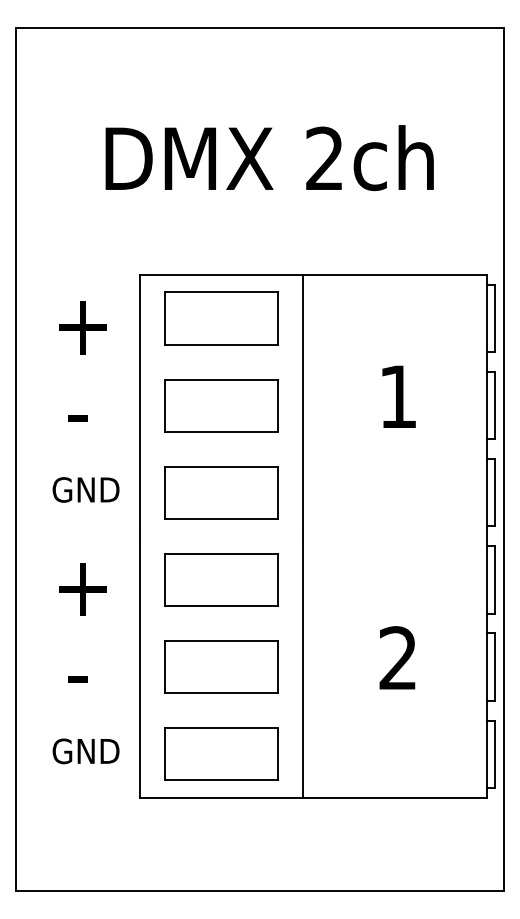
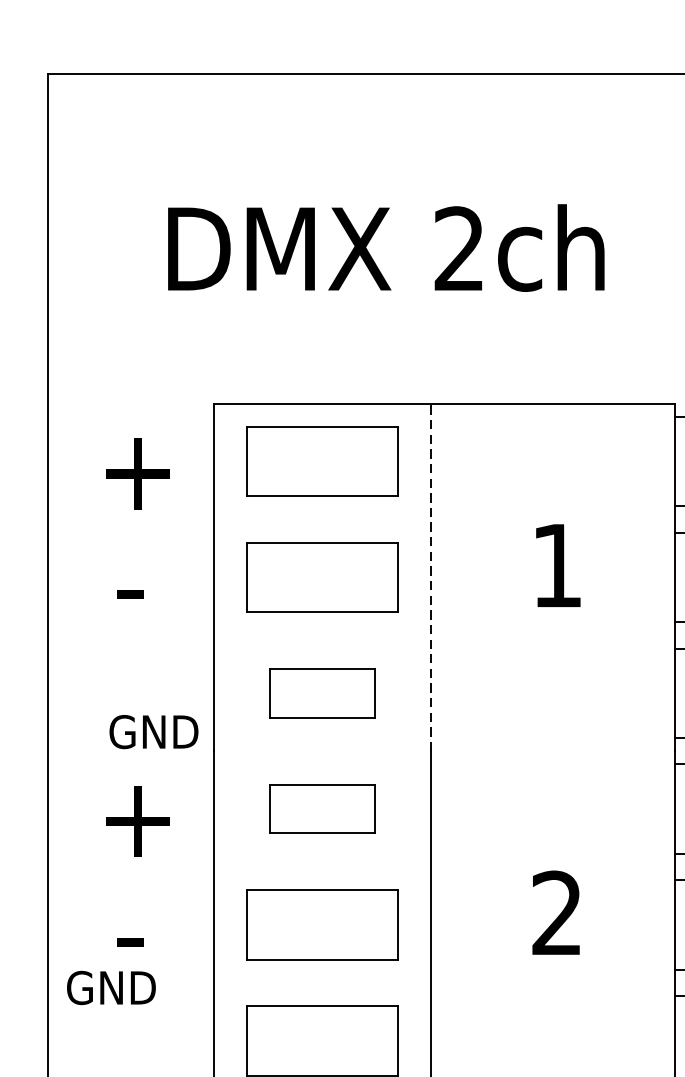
line: (303, 405) -> (431, 577), solid -> dashed
text: (85, 489) -> (153, 731), moved
part: (221, 492) -> (322, 692), size x0.7
part: (221, 579) -> (322, 808), size x0.7
text: (85, 751) -> (110, 988), moved

